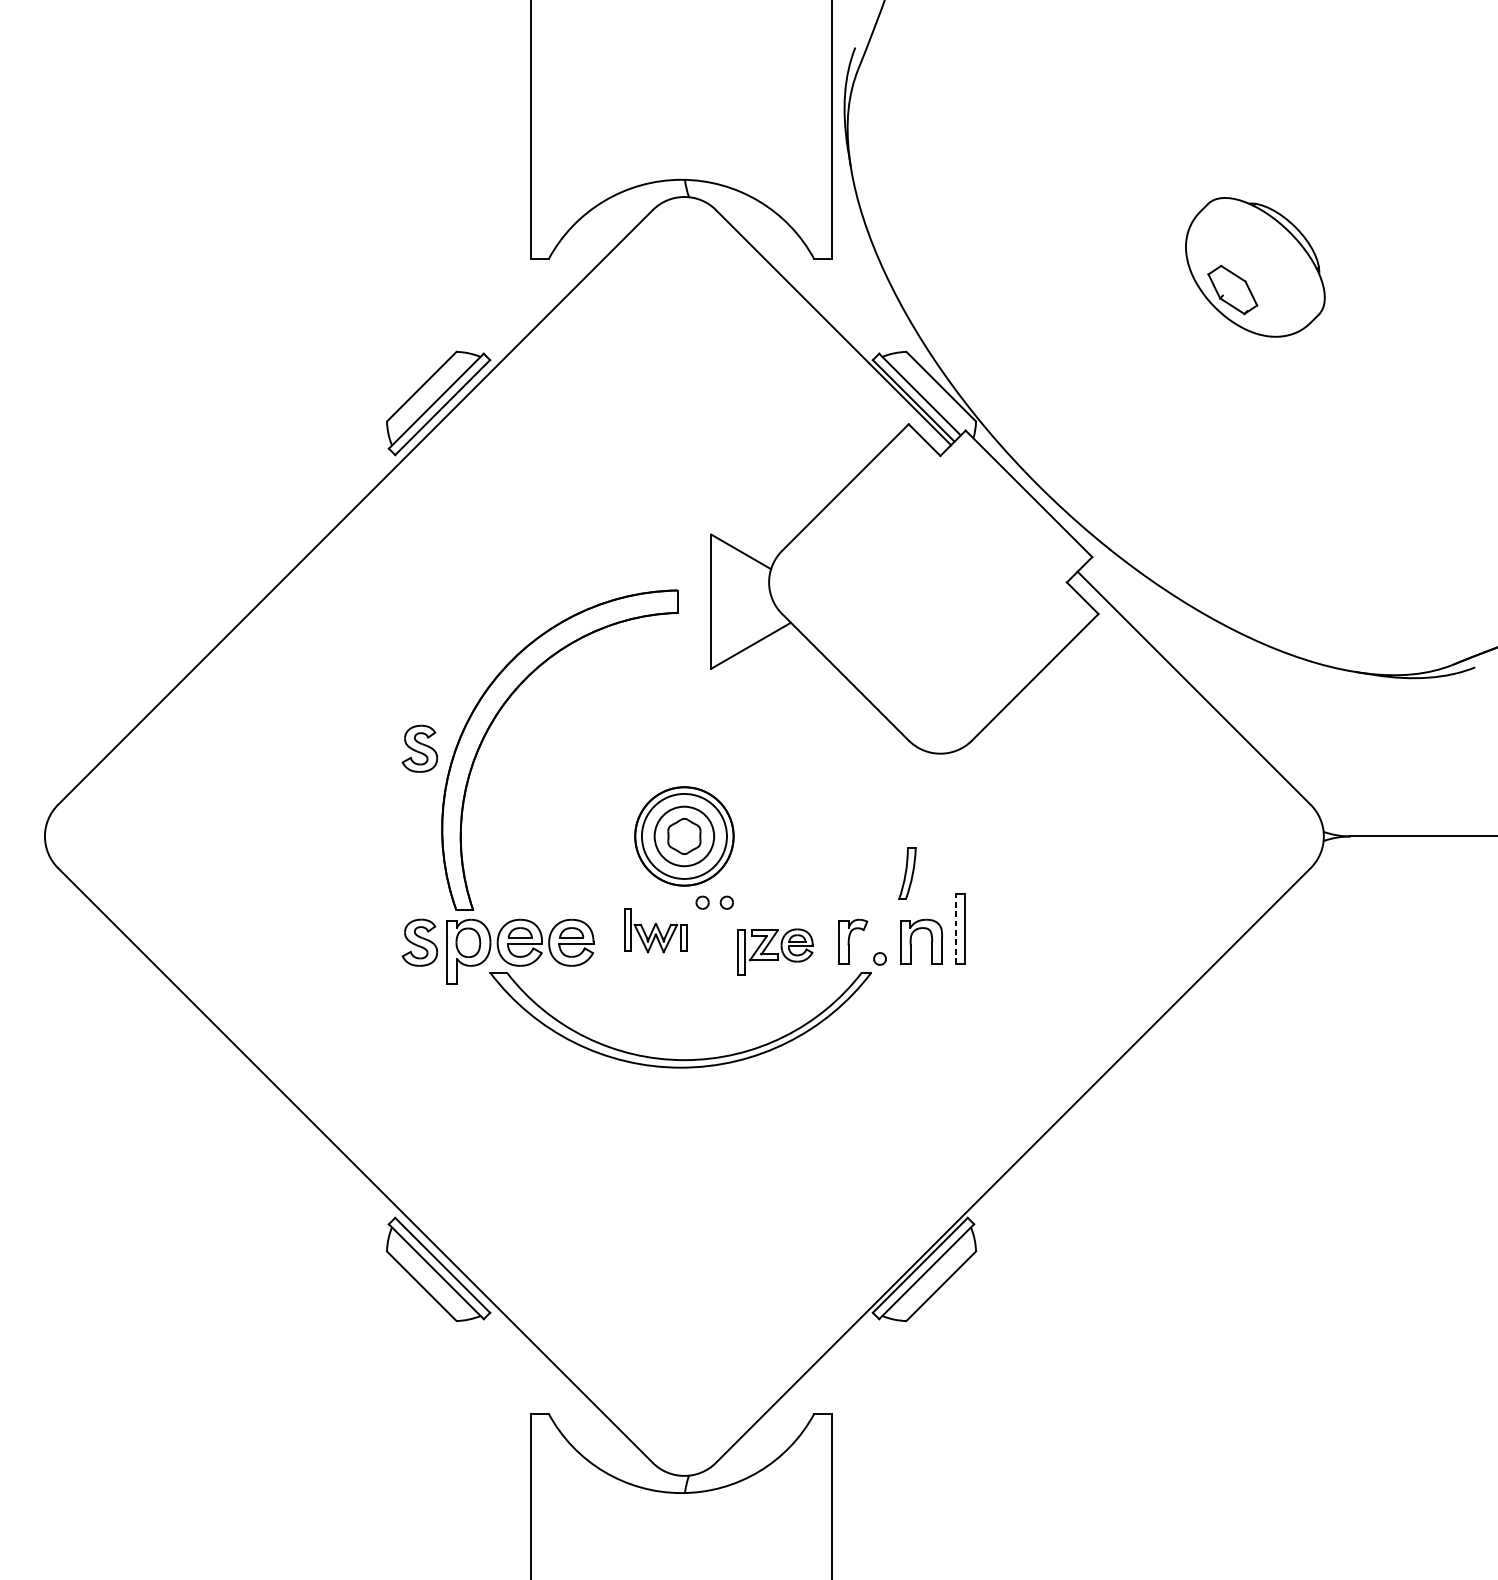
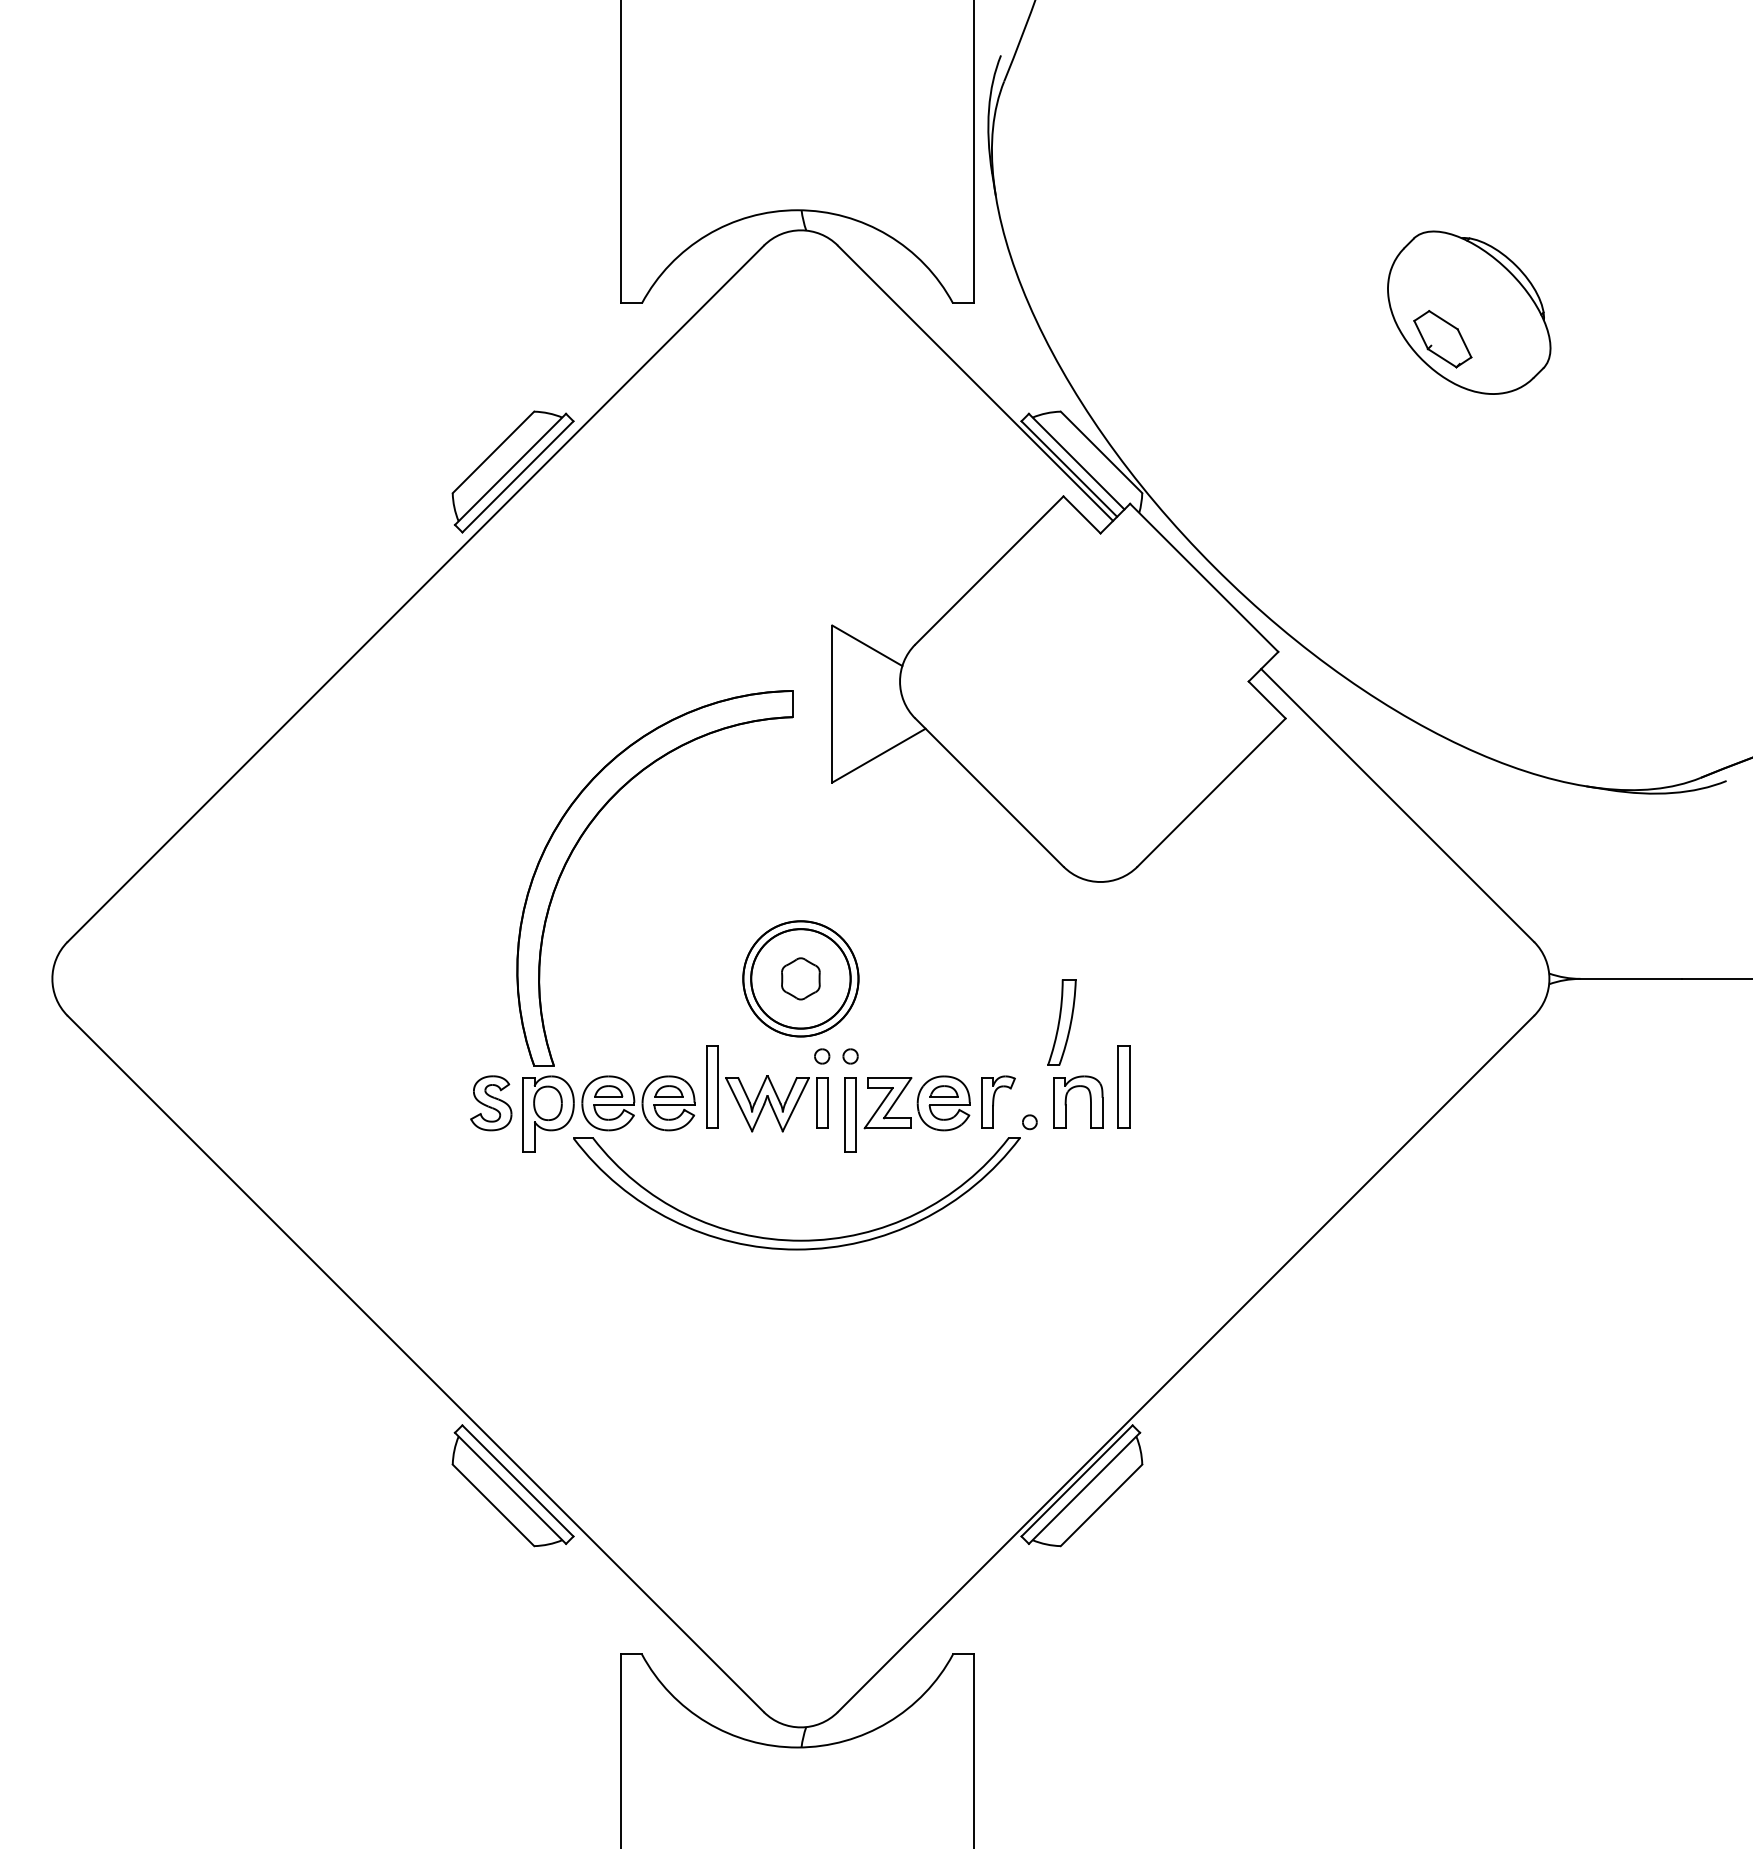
part: (420, 748) -> (491, 876), removed
circle: (684, 836) -> (800, 978), size x1.43
part: (907, 873) -> (1061, 1022), size x1.43
line: (955, 929) -> (1118, 1087), dashed -> solid
part: (655, 930) -> (767, 1088), size x1.67
part: (775, 951) -> (907, 1113), size x1.43

